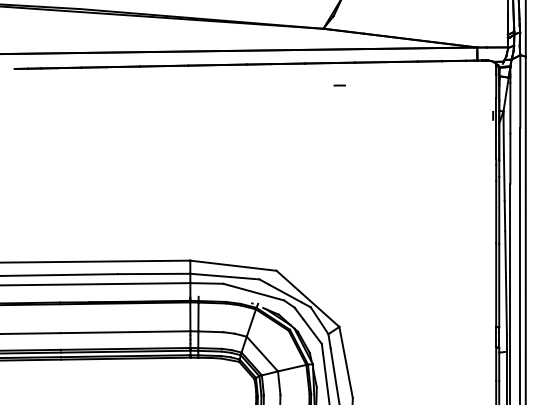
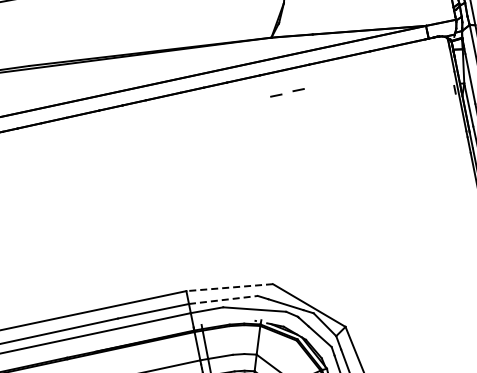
line: (316, 86) -> (276, 95), added
line: (232, 265) -> (228, 287), solid -> dashed
line: (224, 276) -> (223, 299), solid -> dashed

